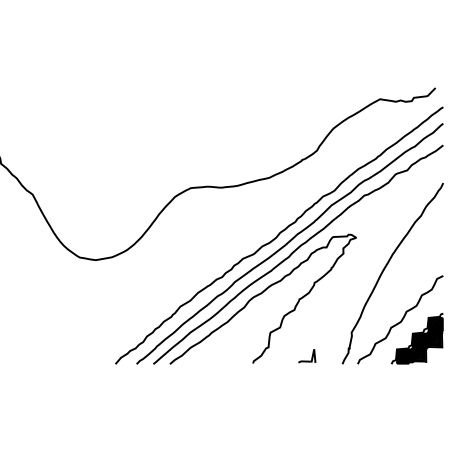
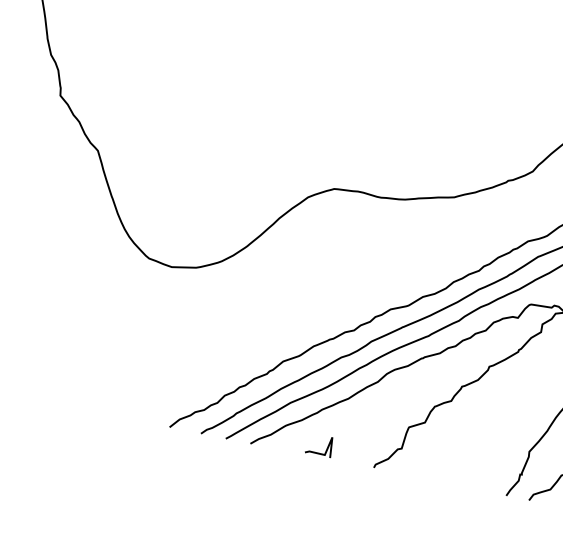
line: (311, 356) -> (326, 447), moved

